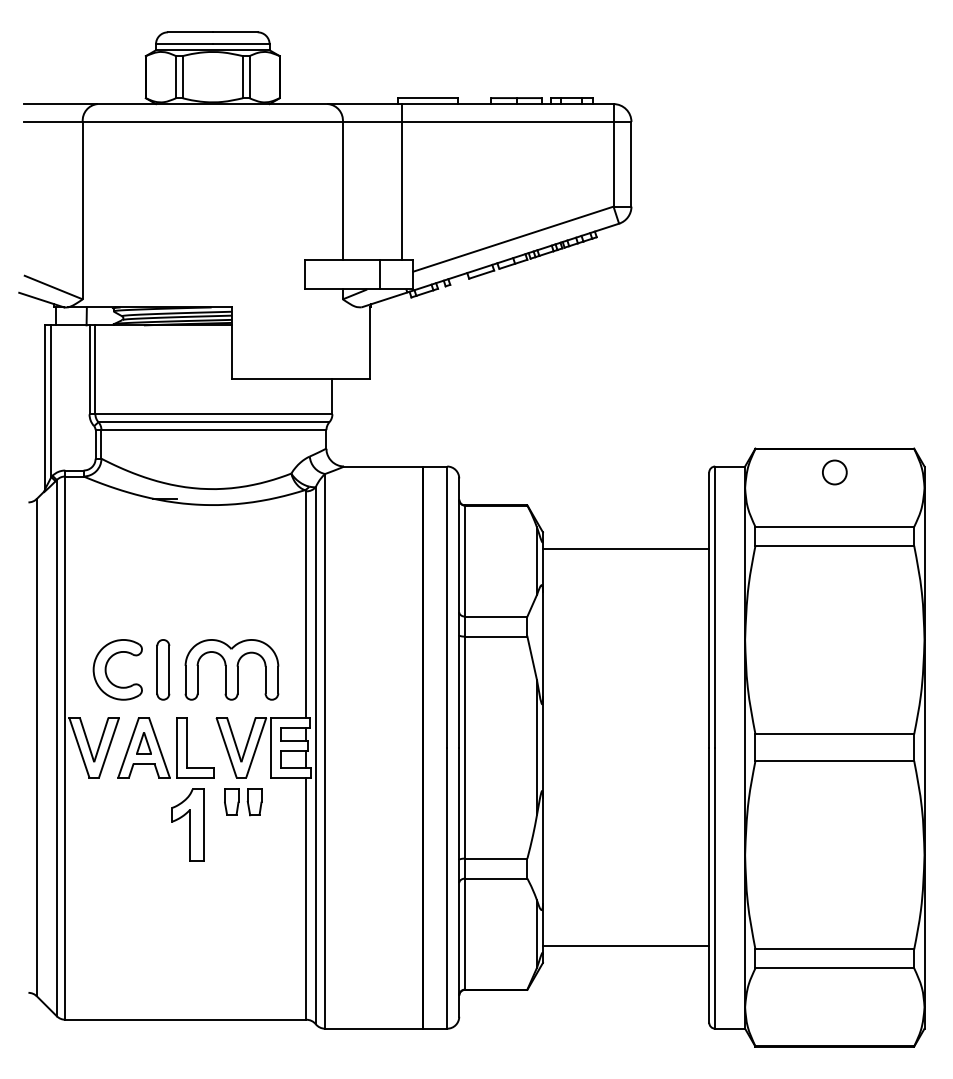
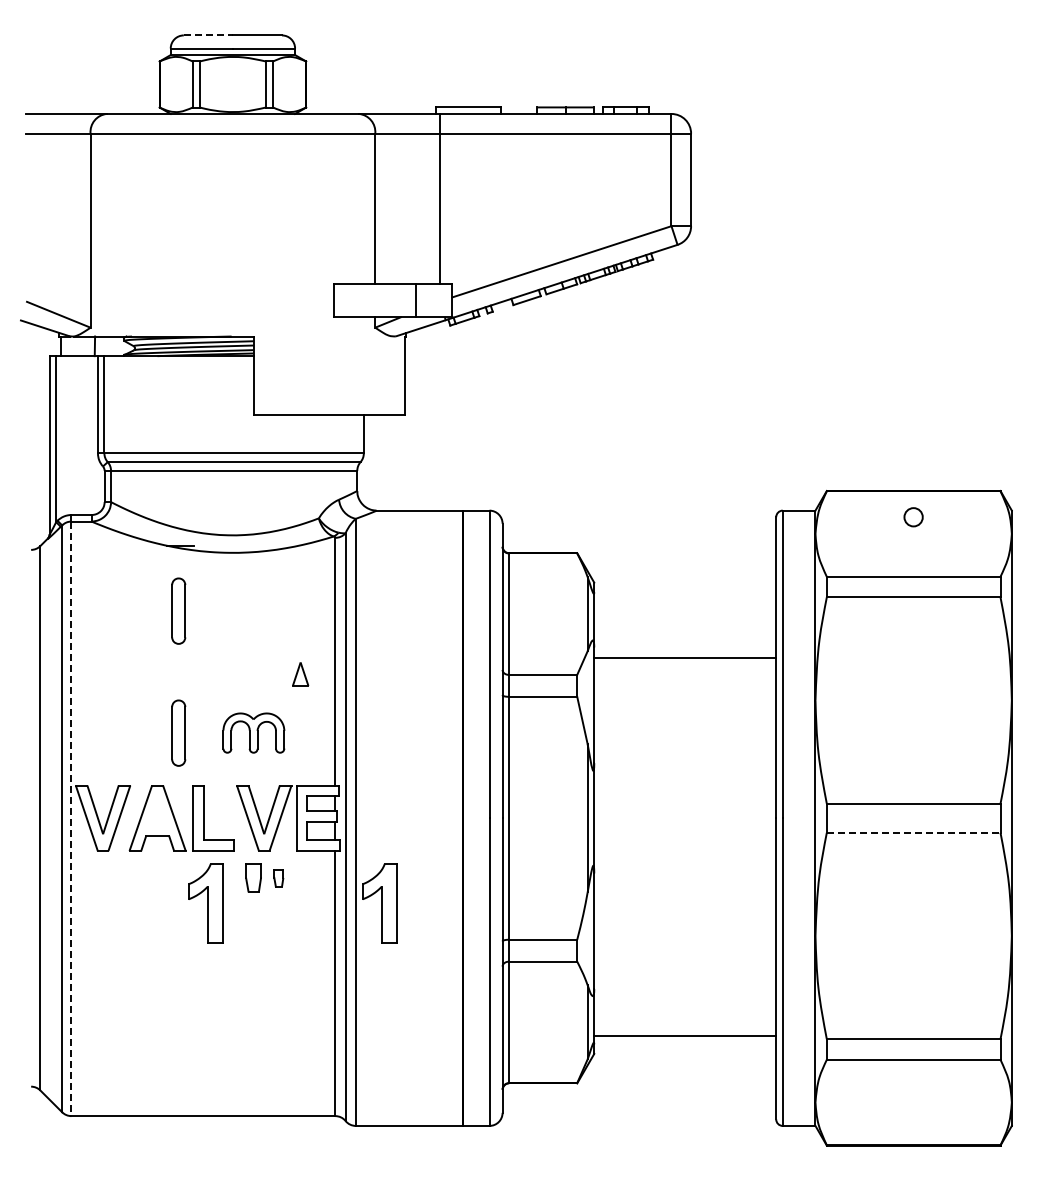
line: (190, 32) -> (208, 35), solid -> dashed
circle: (834, 472) -> (913, 517), size x0.7
line: (626, 548) -> (685, 657), moved
part: (163, 557) -> (178, 610), added
part: (107, 665) -> (117, 728), removed
part: (231, 669) -> (253, 732), size x0.6
part: (143, 743) -> (300, 674), moved
line: (65, 748) -> (71, 819), solid -> dashed
line: (834, 760) -> (913, 832), solid -> dashed
part: (254, 802) -> (278, 878), size x0.6
part: (346, 825) -> (379, 903), added

